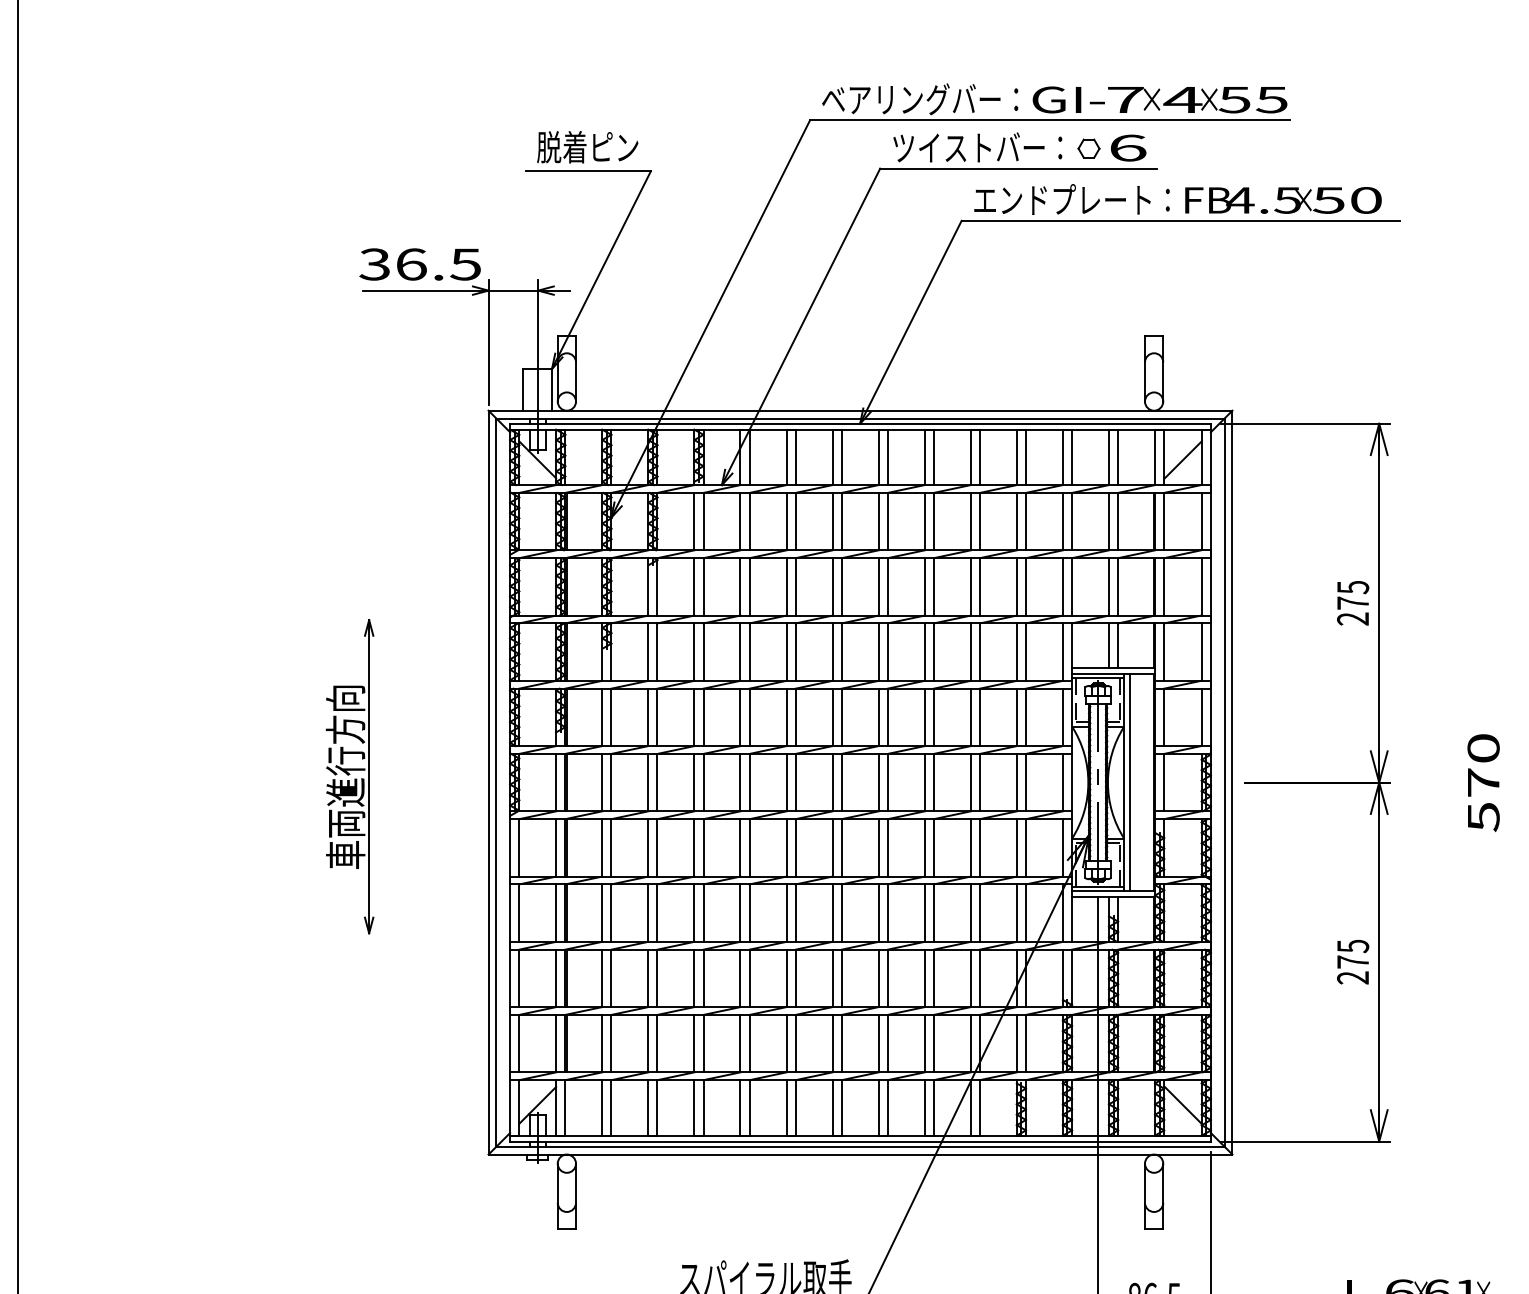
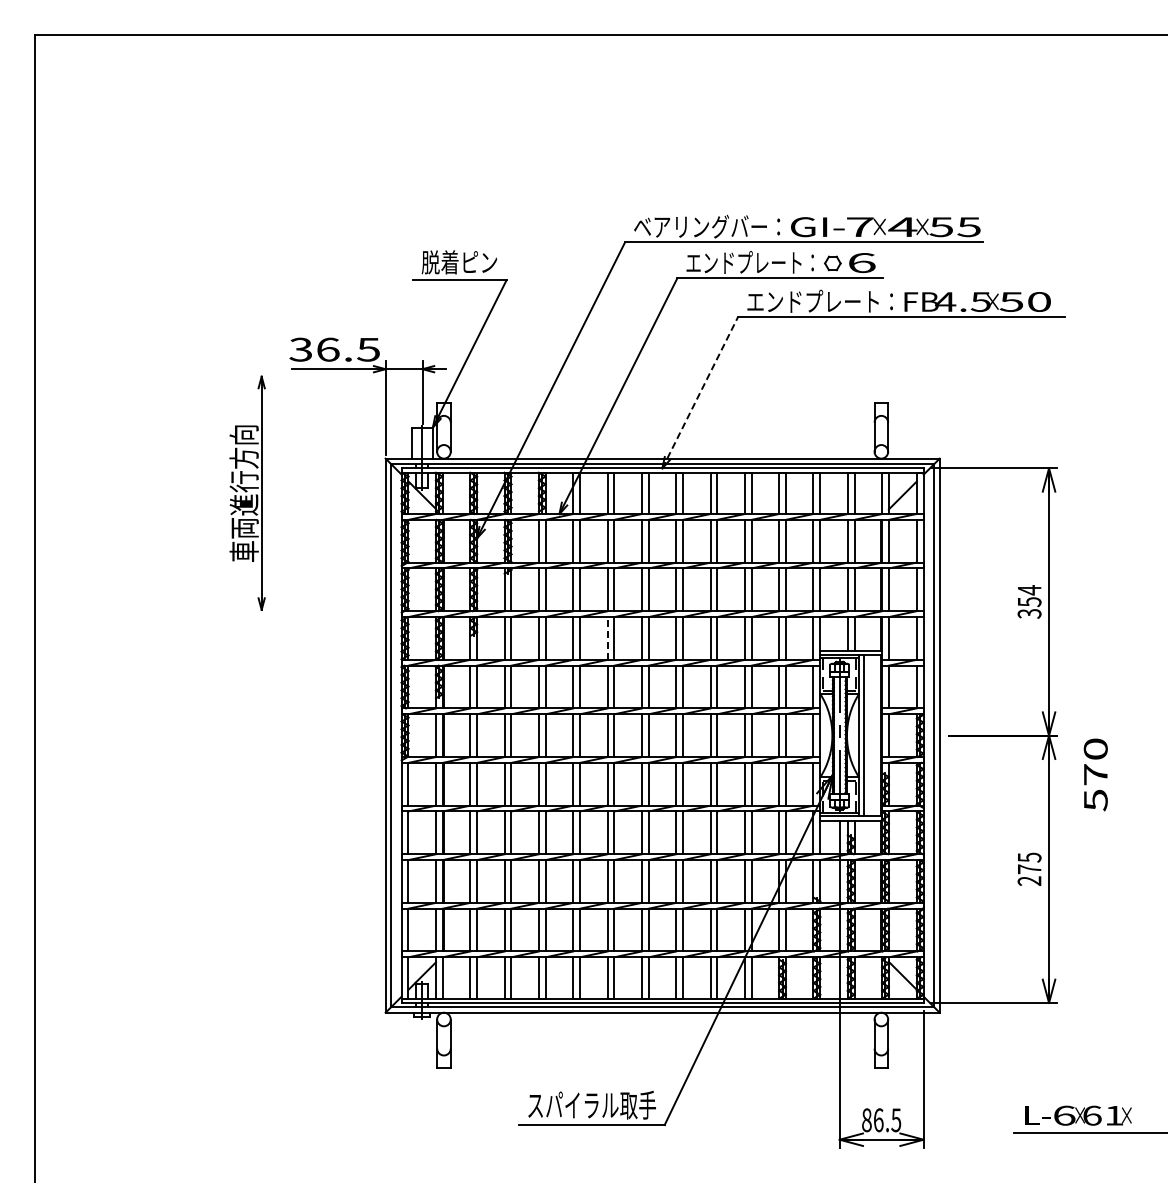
text: (977, 147) -> (749, 262), ツイストバー： -> エンドプレート：
line: (911, 321) -> (700, 392), solid -> dashed
text: (1352, 602) -> (1029, 601), 275 -> 354
line: (786, 650) -> (607, 637), solid -> dashed
part: (350, 775) -> (247, 492), moved
text: (1483, 782) -> (1095, 774), moved

